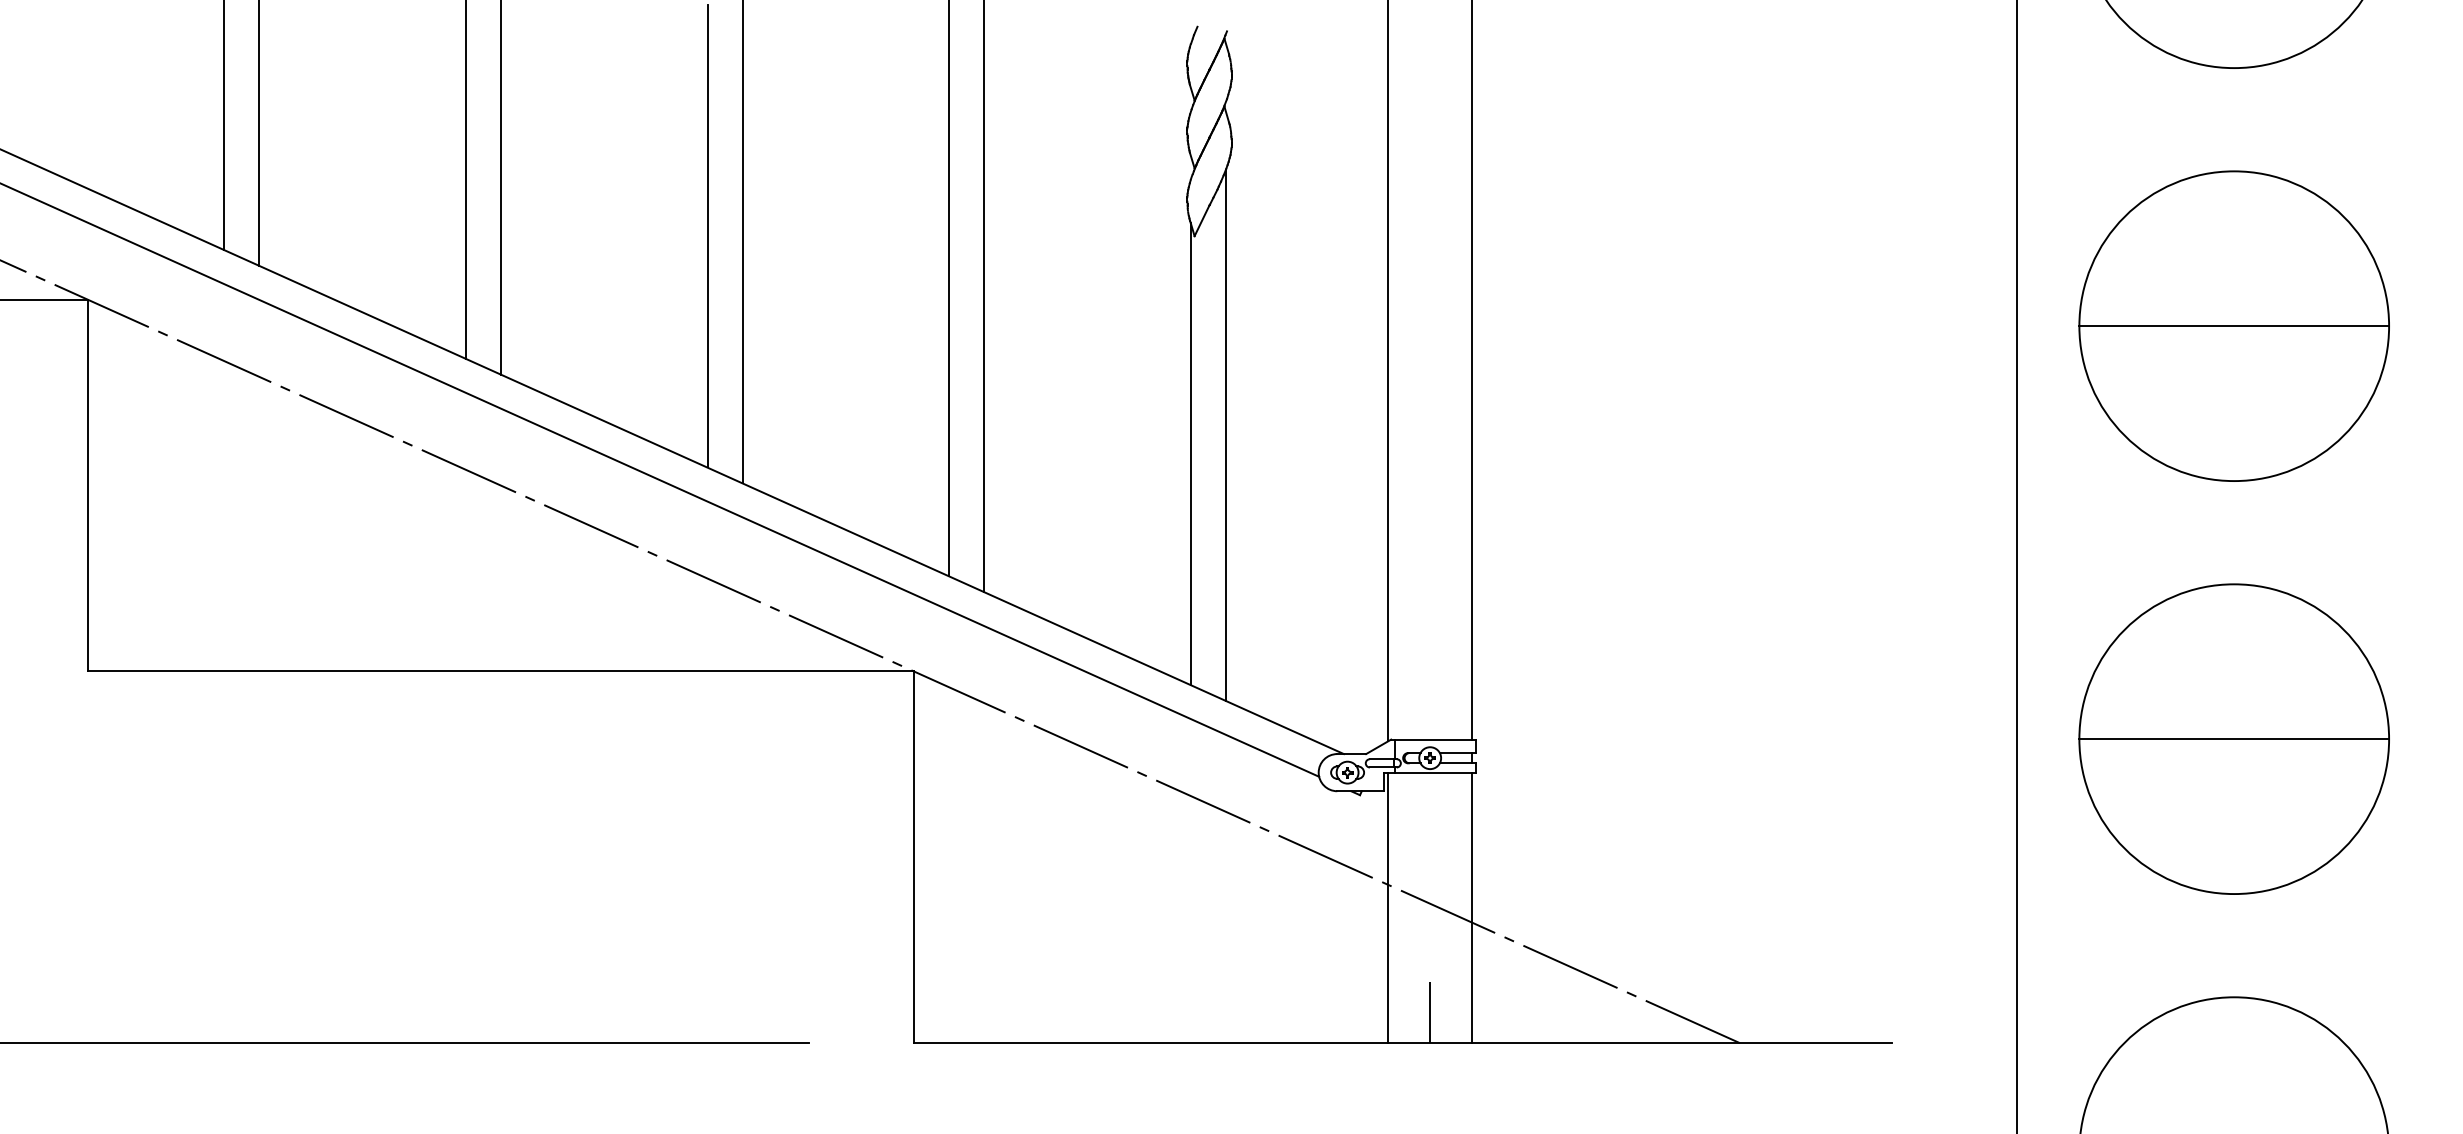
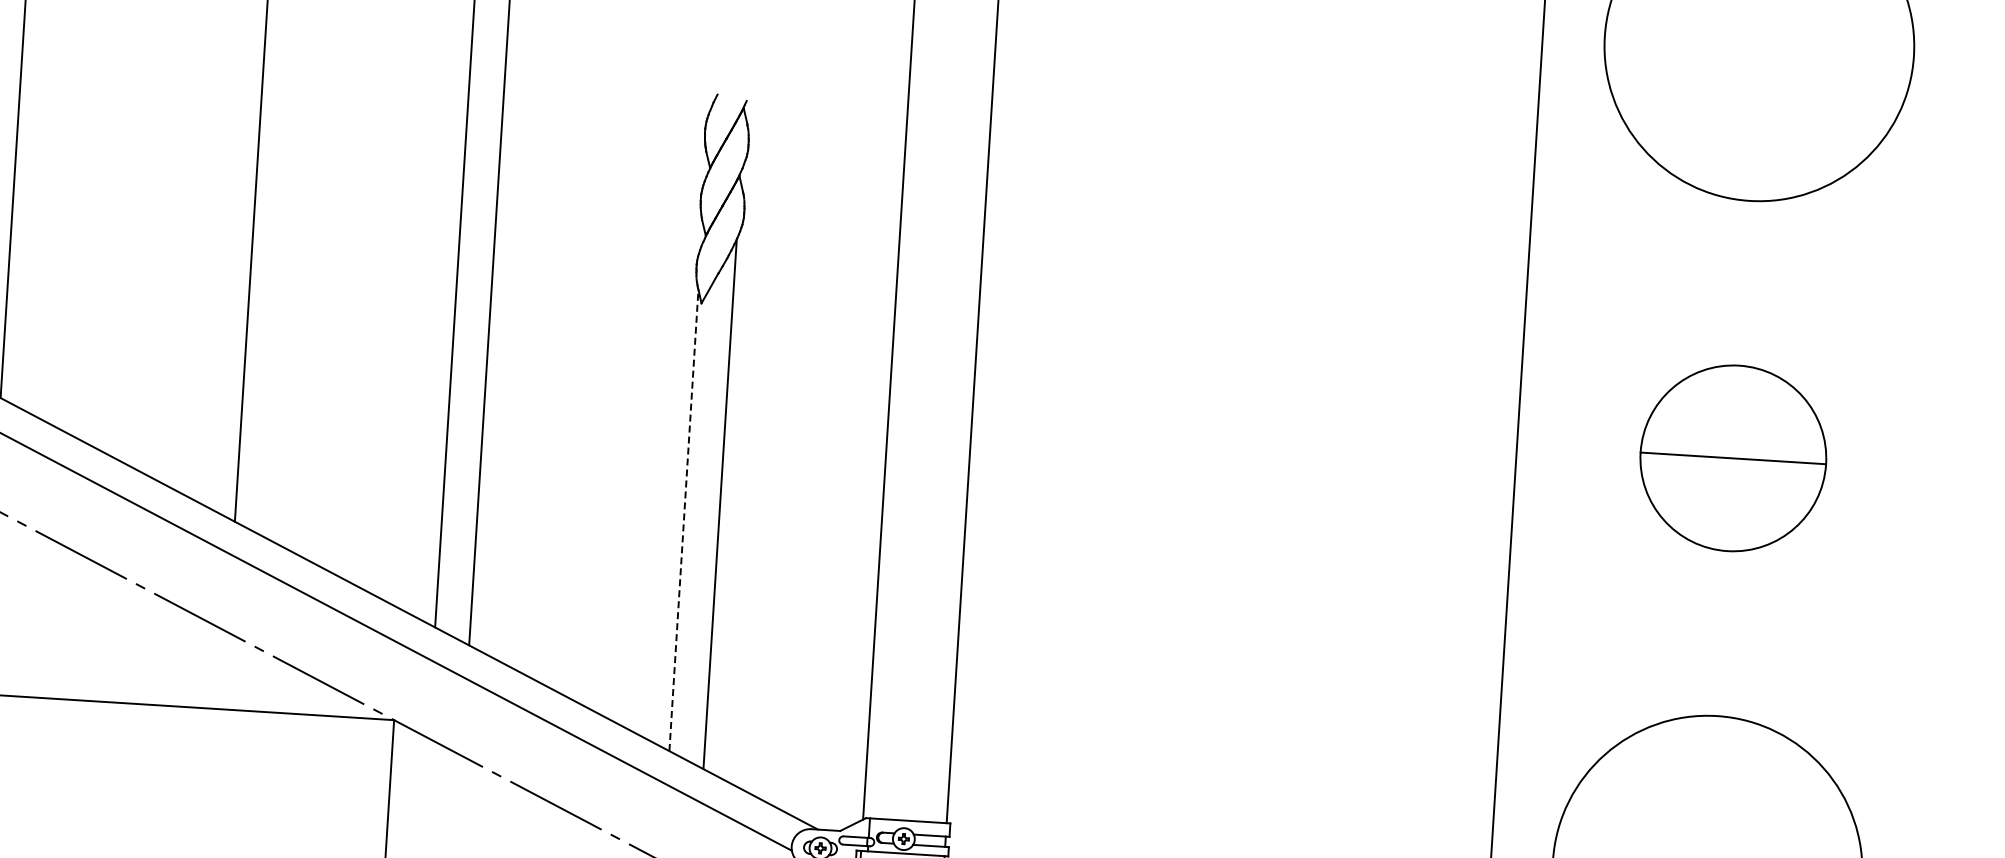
line: (707, 236) -> (215, 273), removed
part: (2233, 325) -> (1732, 457), size x0.6
line: (1190, 453) -> (683, 519), solid -> dashed

